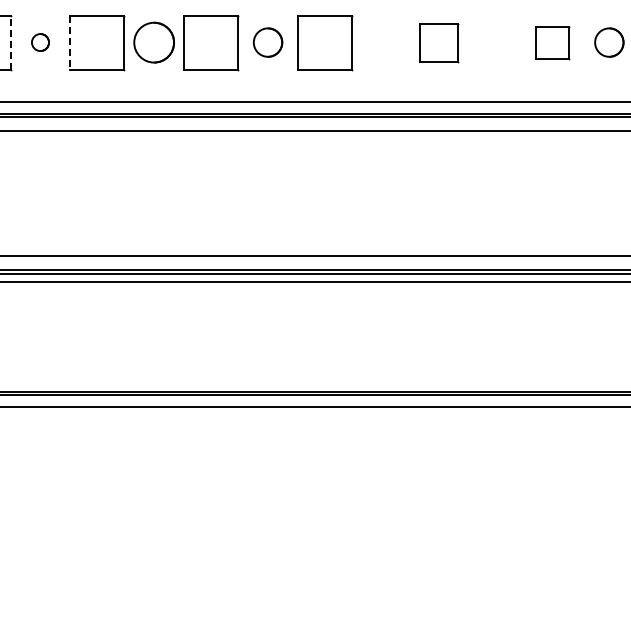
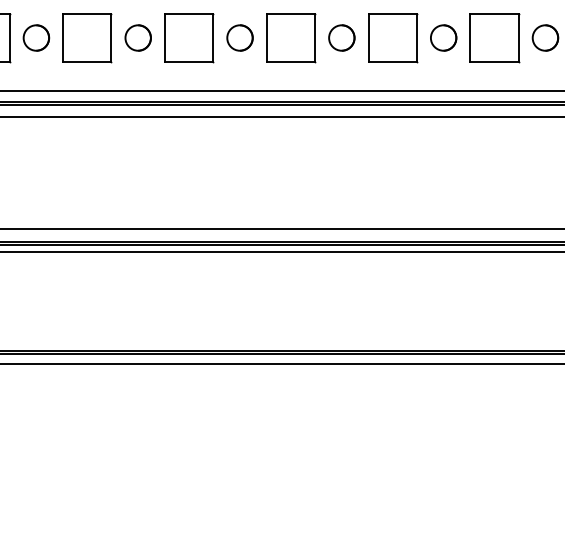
line: (10, 42) -> (9, 37), dashed -> solid
circle: (40, 42) -> (36, 37), size x1.67
circle: (154, 42) -> (138, 37), size x0.71
circle: (381, 42) -> (341, 37), added
circle: (495, 42) -> (443, 37), added
line: (70, 43) -> (63, 38), dashed -> solid
part: (439, 43) -> (393, 38), size x1.43
part: (552, 43) -> (494, 38), size x1.67

